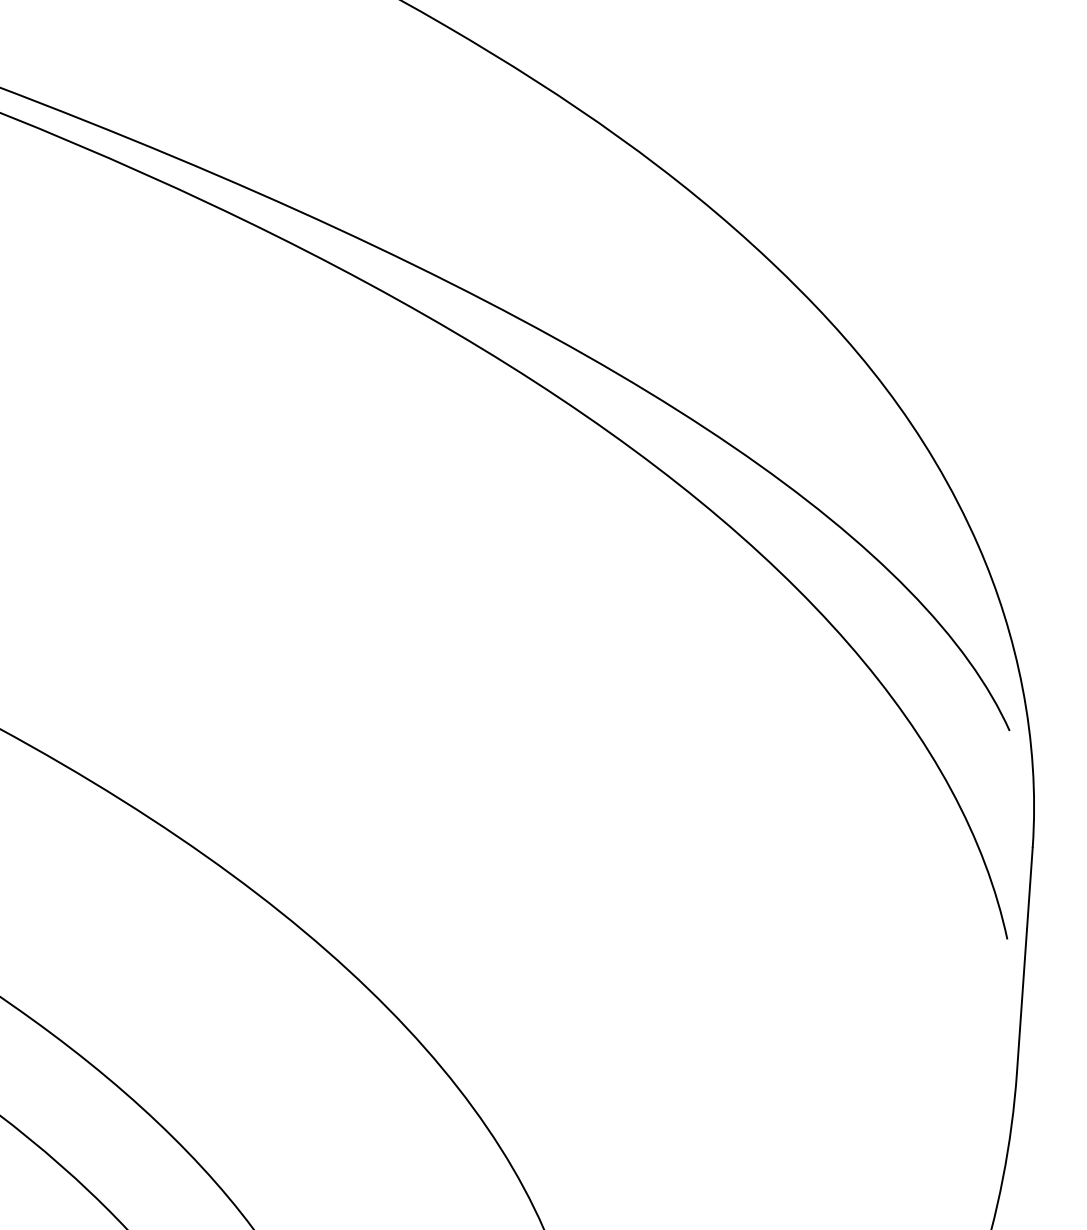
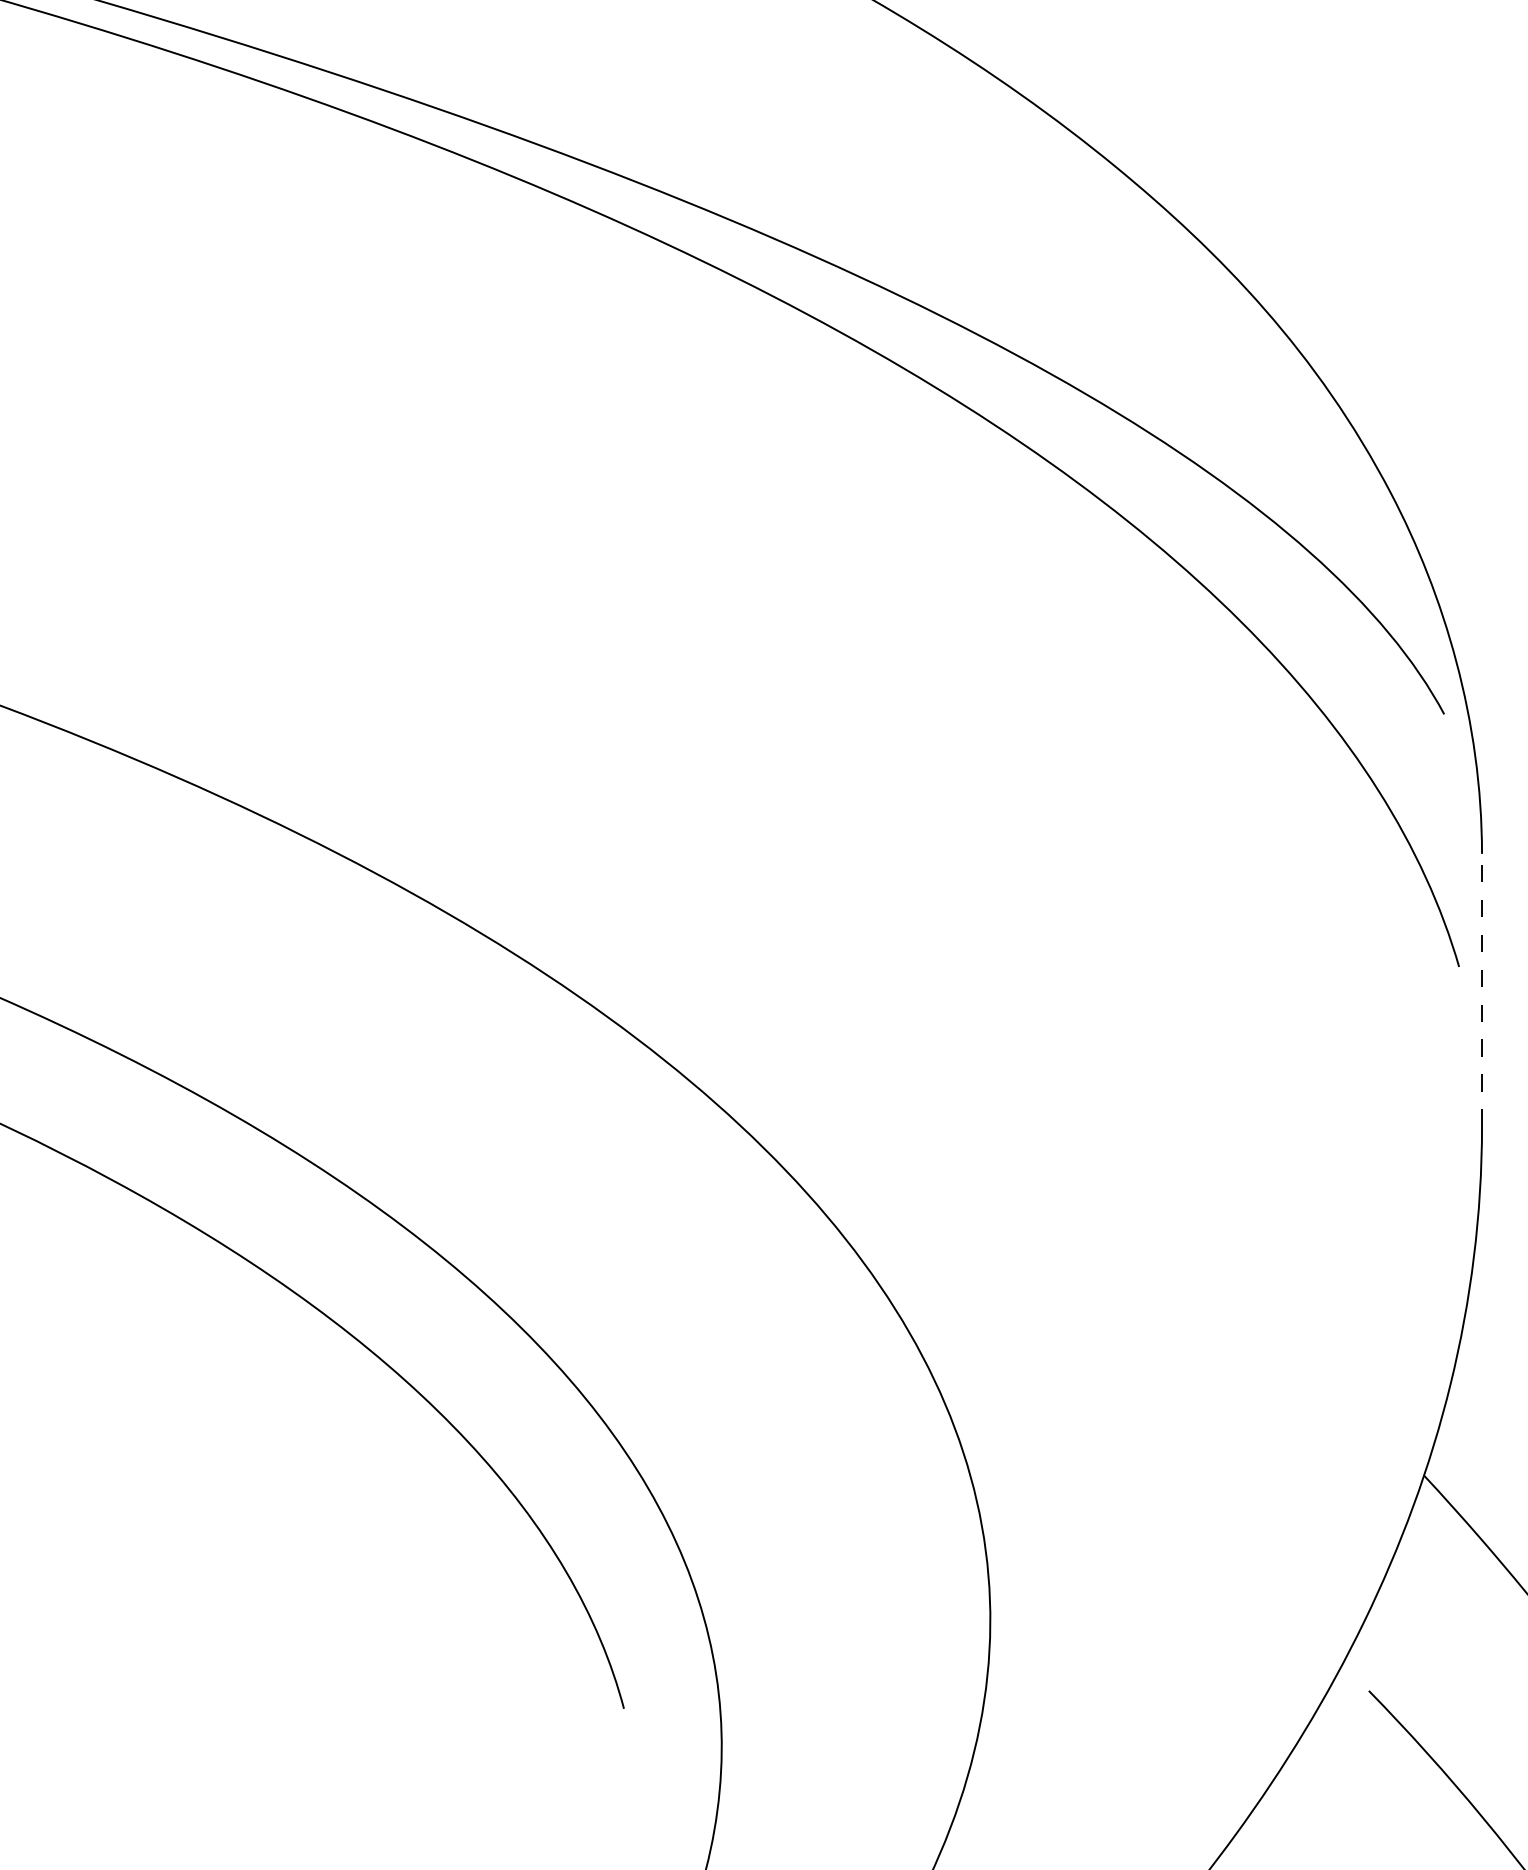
line: (1025, 959) -> (1482, 989), solid -> dashed

